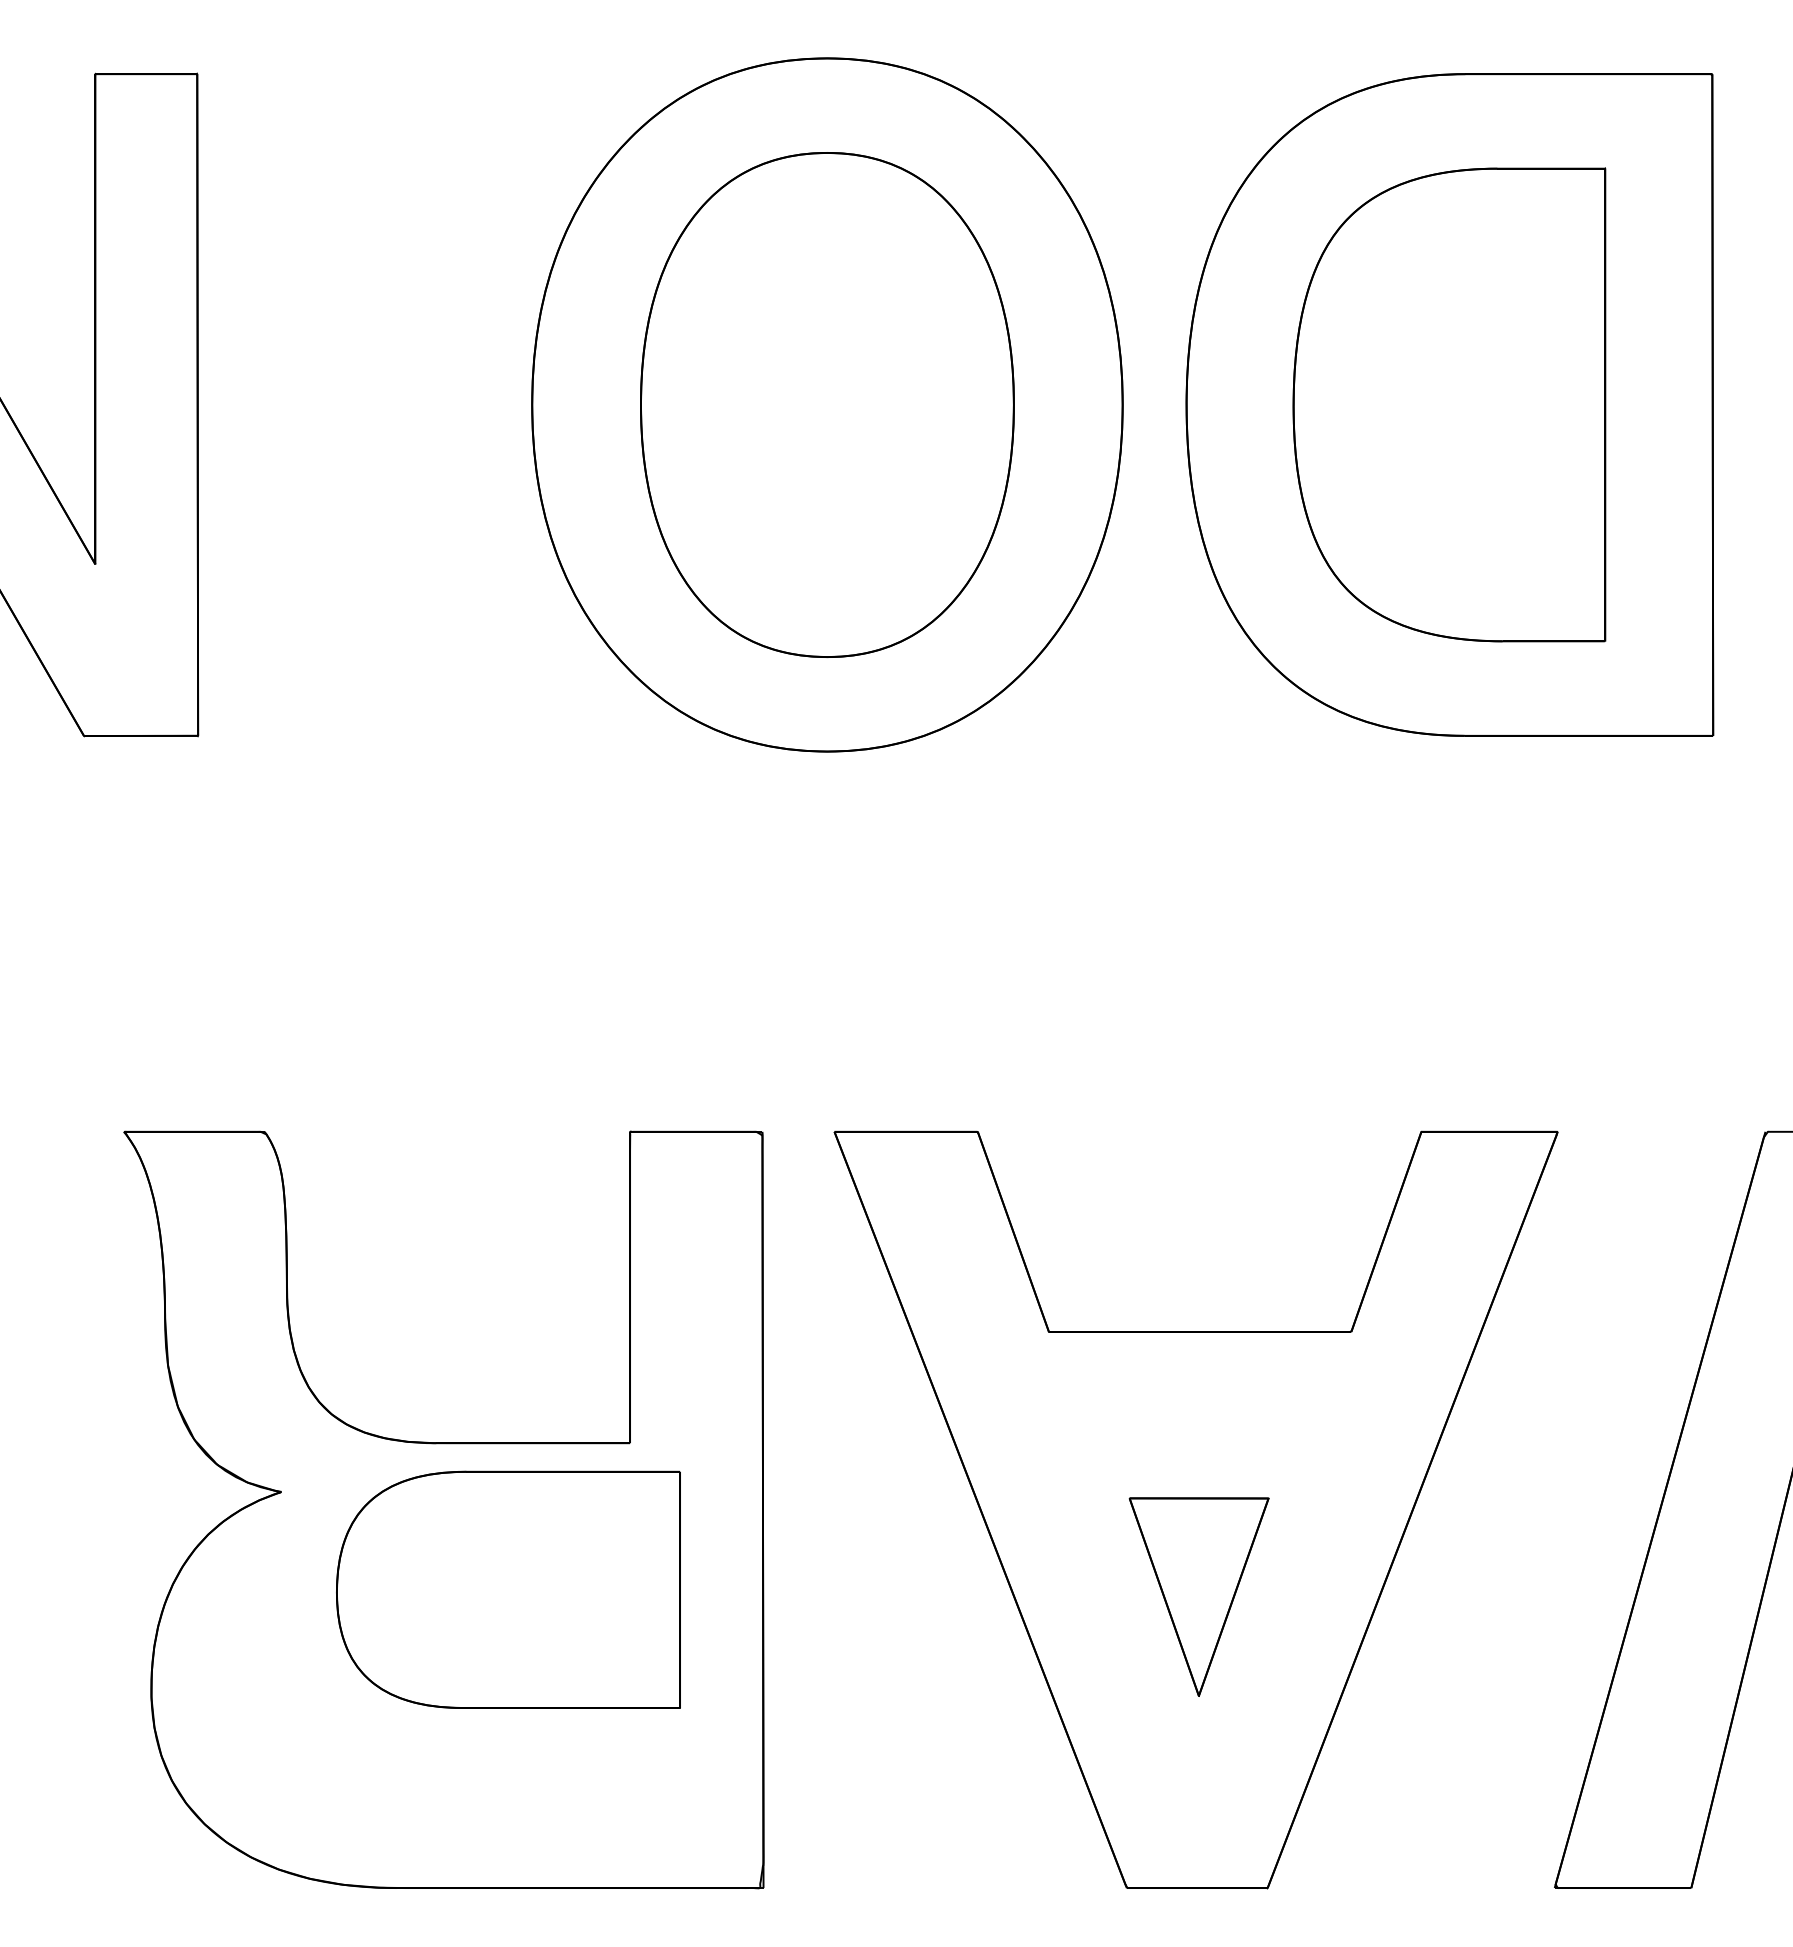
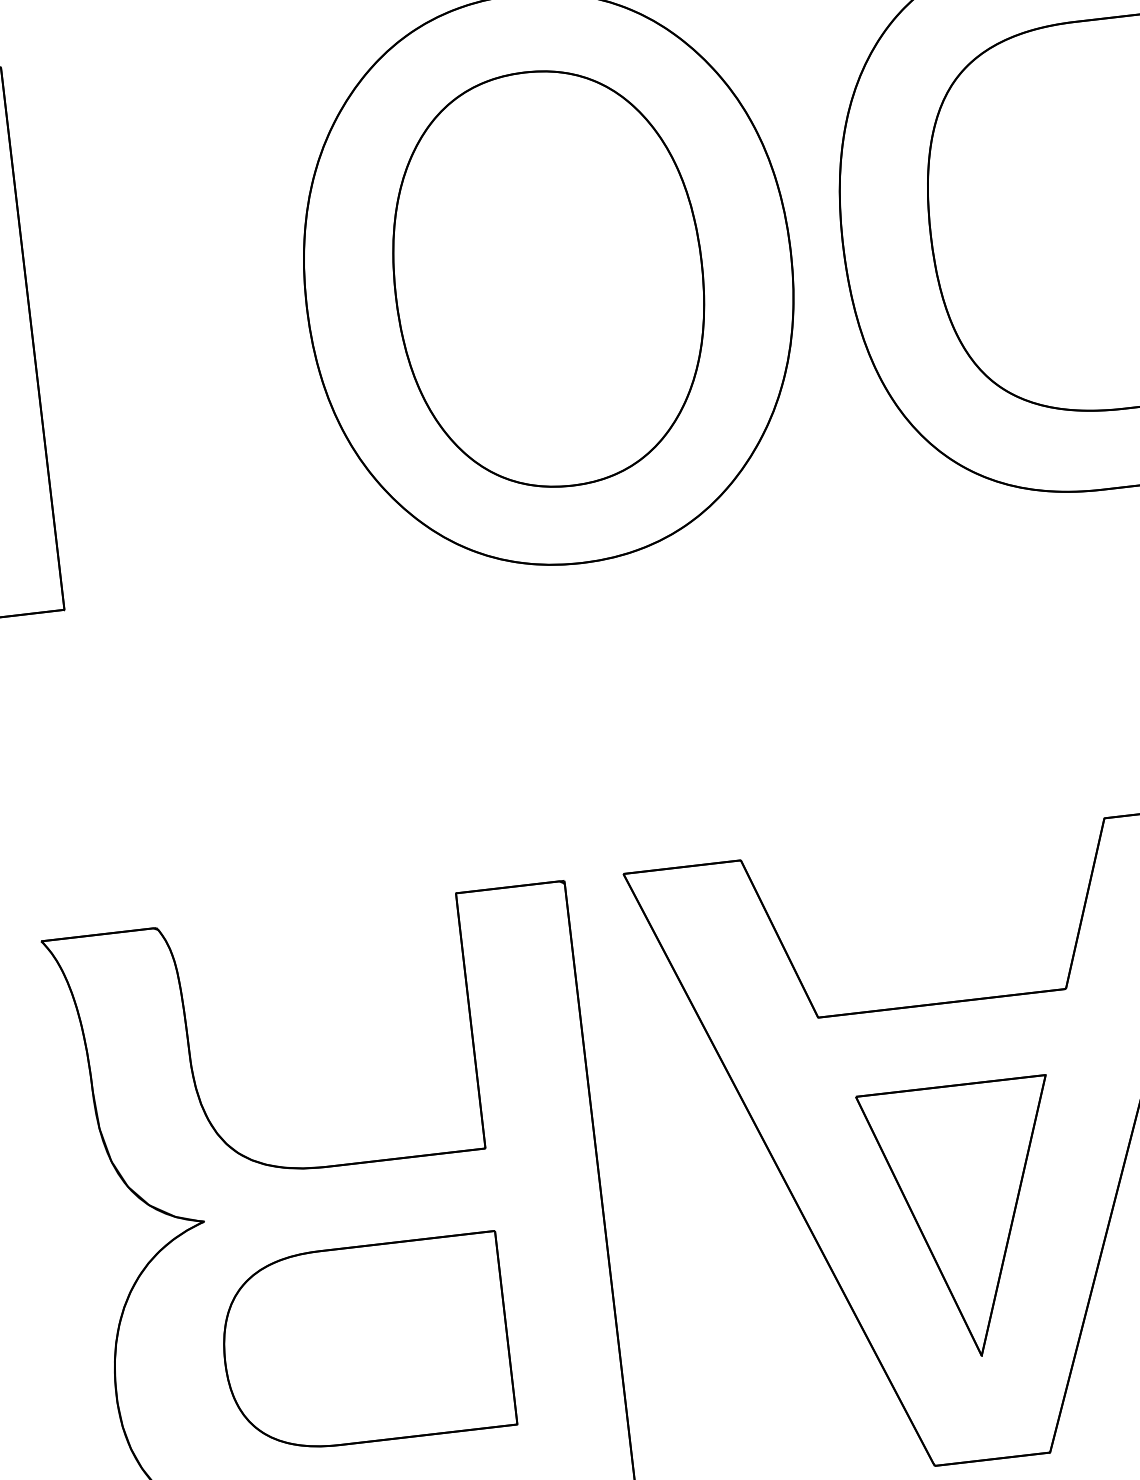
part: (508, 1589) -> (365, 1343), moved
part: (1198, 1596) -> (965, 1220), size x1.67

